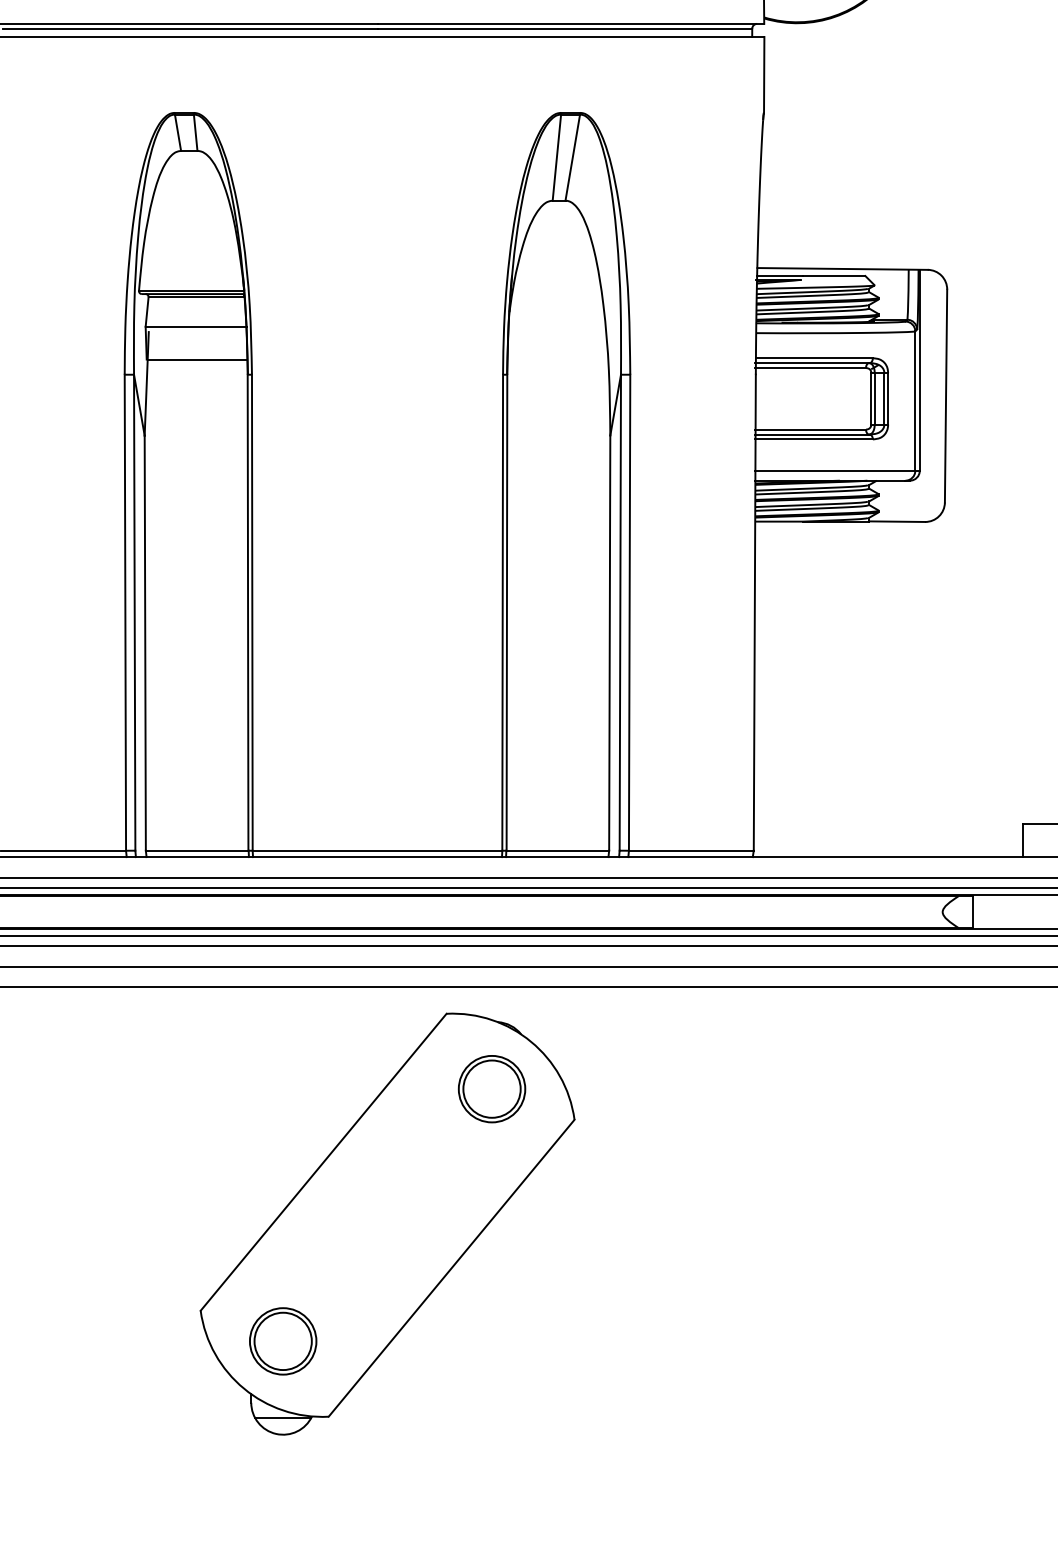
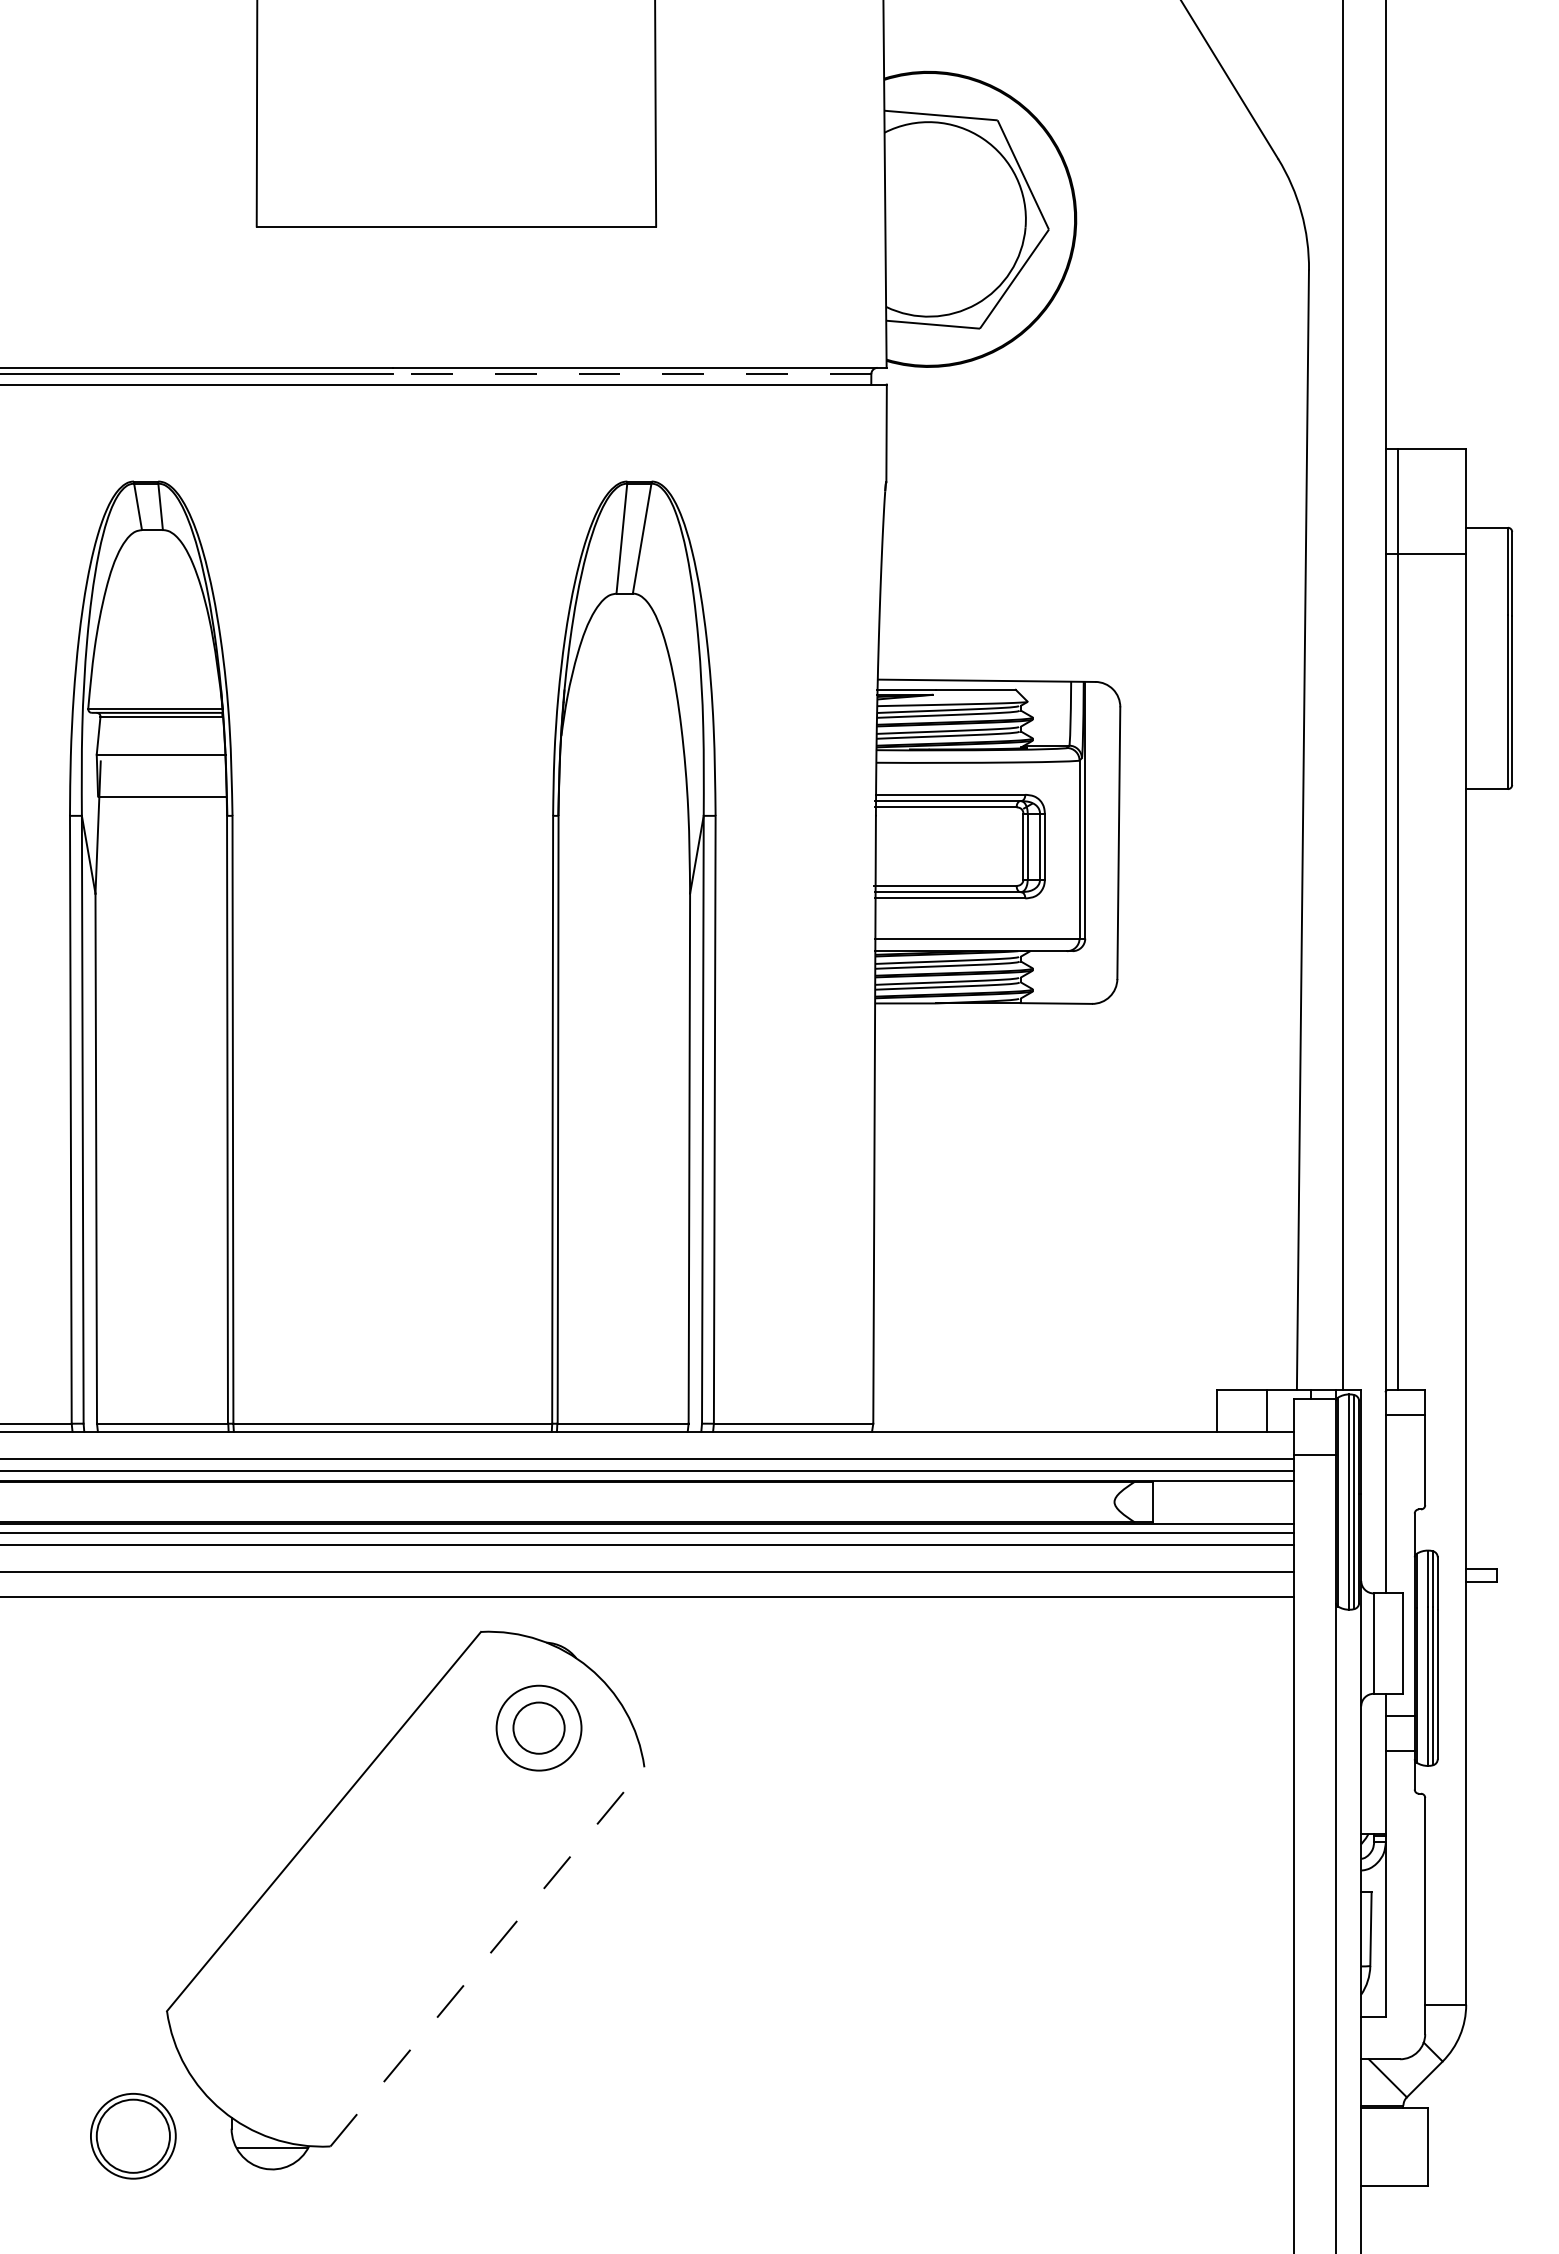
line: (564, 29) -> (631, 374), solid -> dashed
circle: (491, 1088) -> (538, 1727), size x0.7
line: (451, 1267) -> (487, 1956), solid -> dashed
part: (283, 1341) -> (133, 2136), moved

